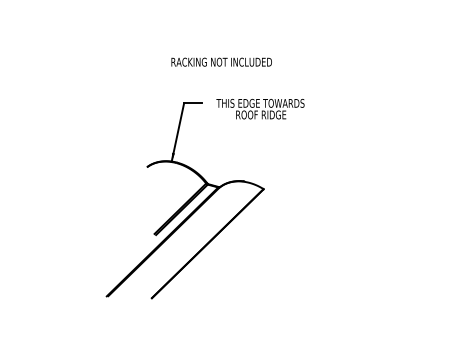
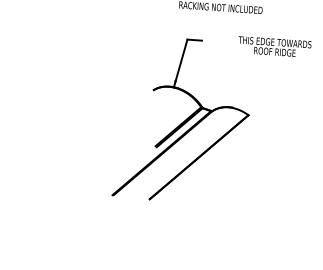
text: (260, 109) -> (274, 47), moved

